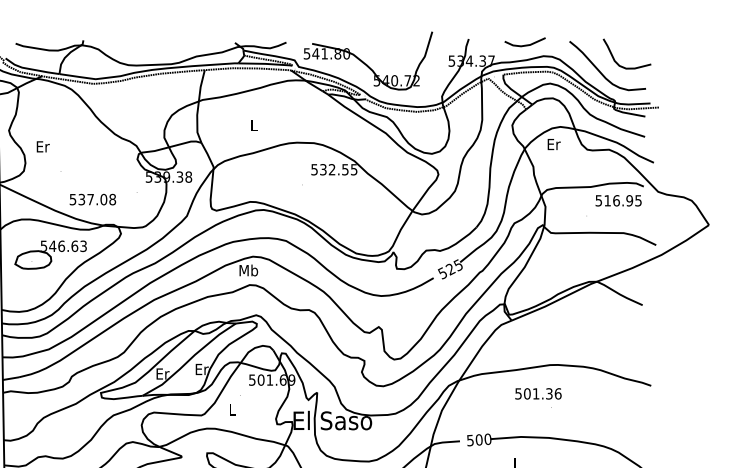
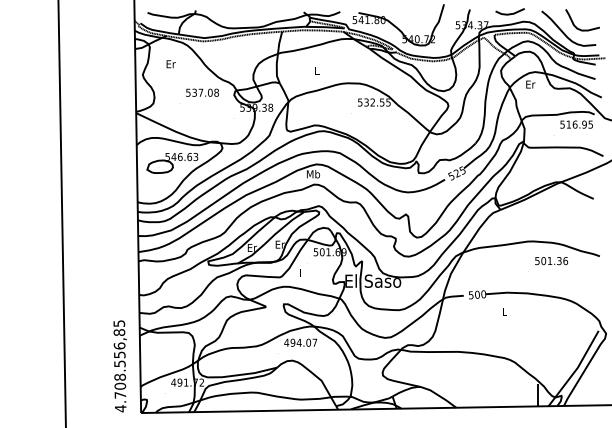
text: (42, 147) -> (170, 64), moved
text: (92, 199) -> (202, 92), moved
text: (538, 394) -> (551, 261), moved

